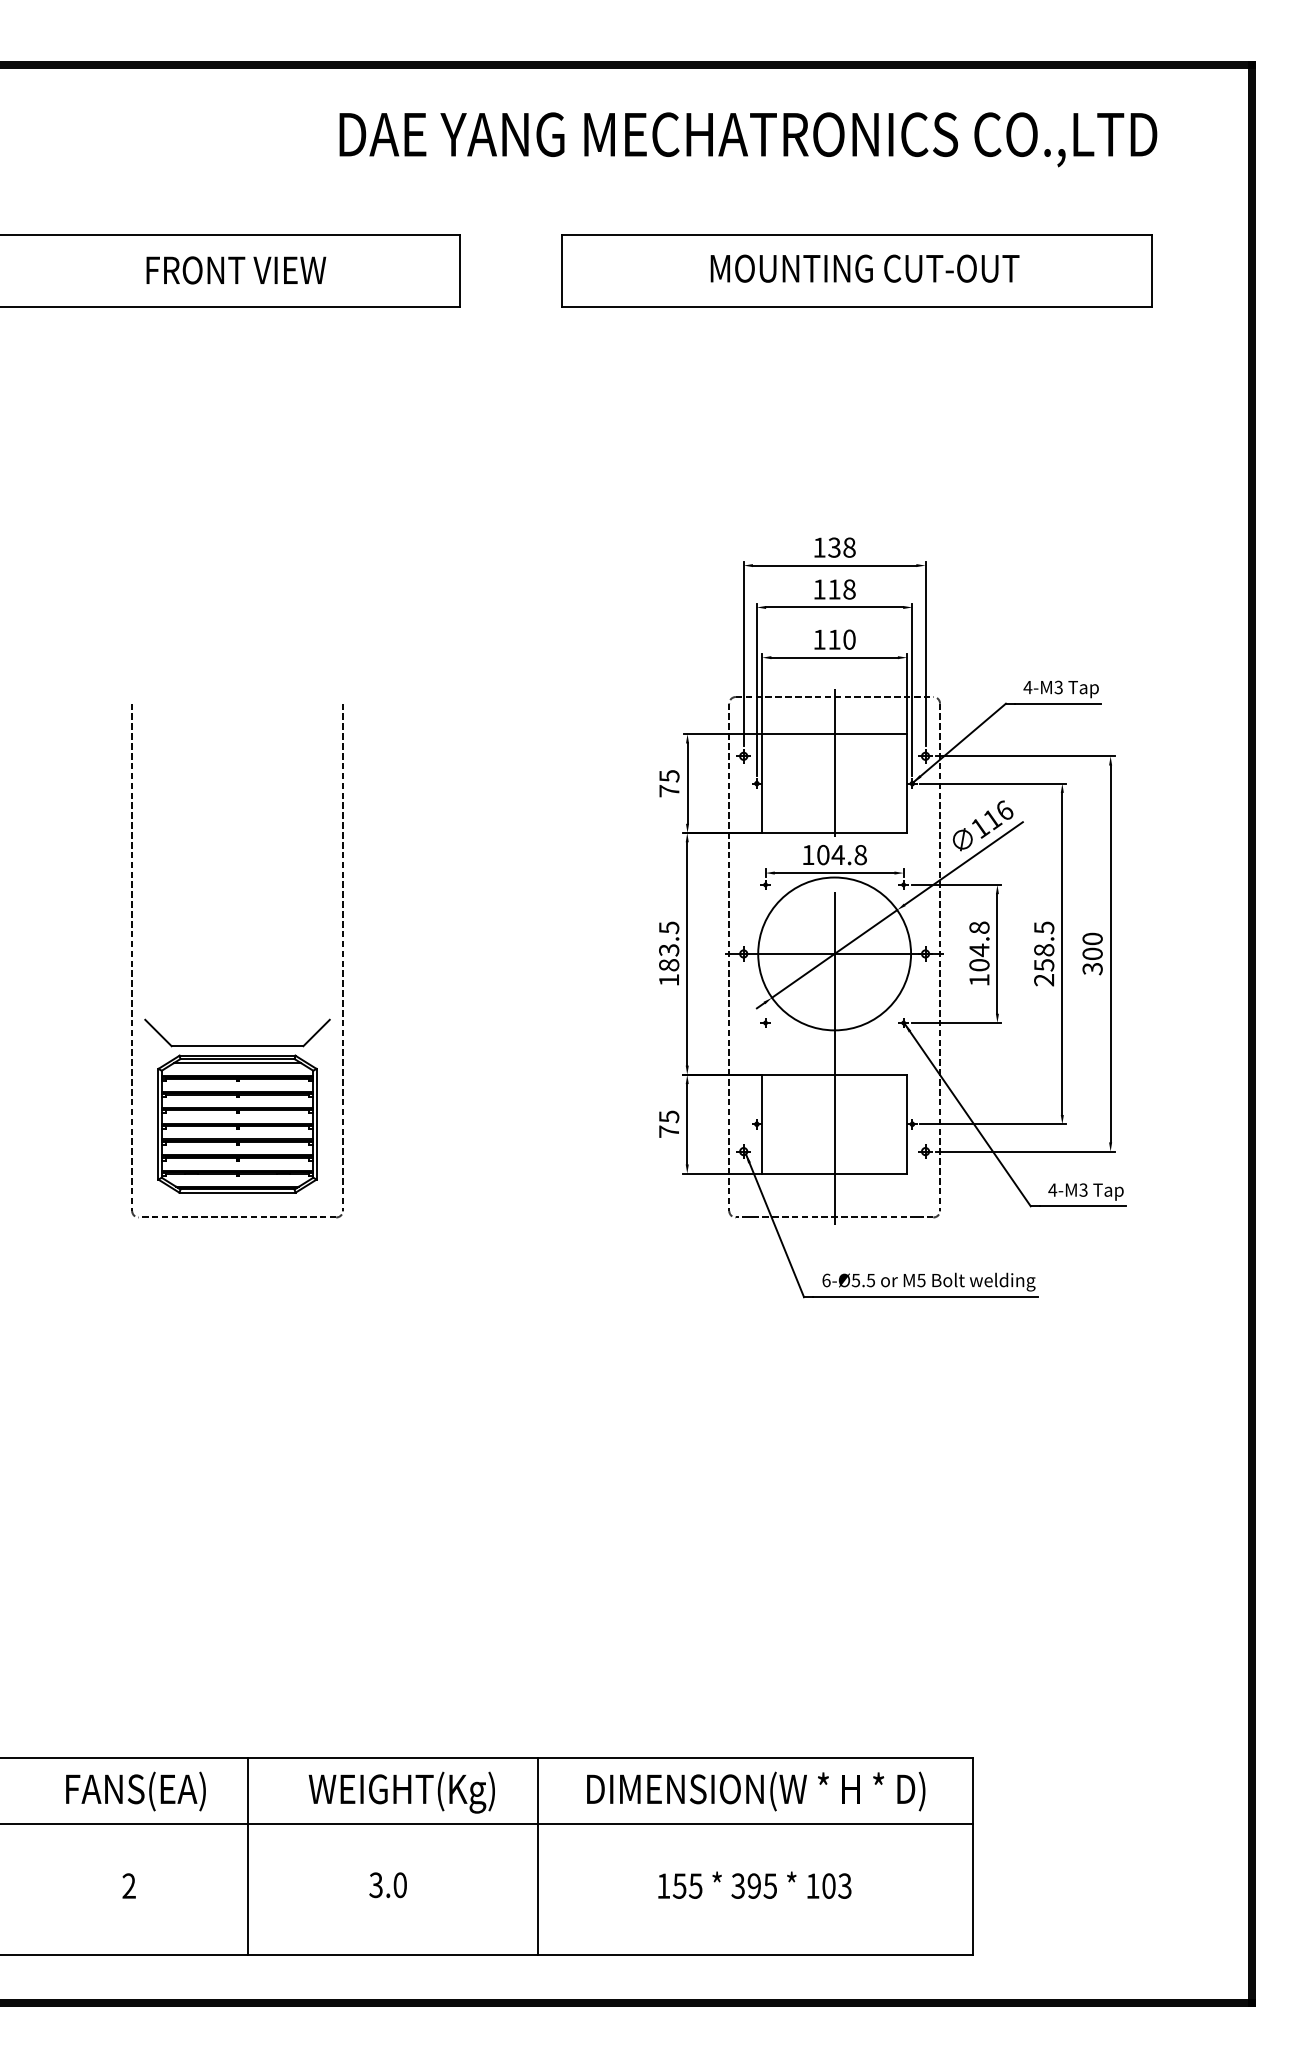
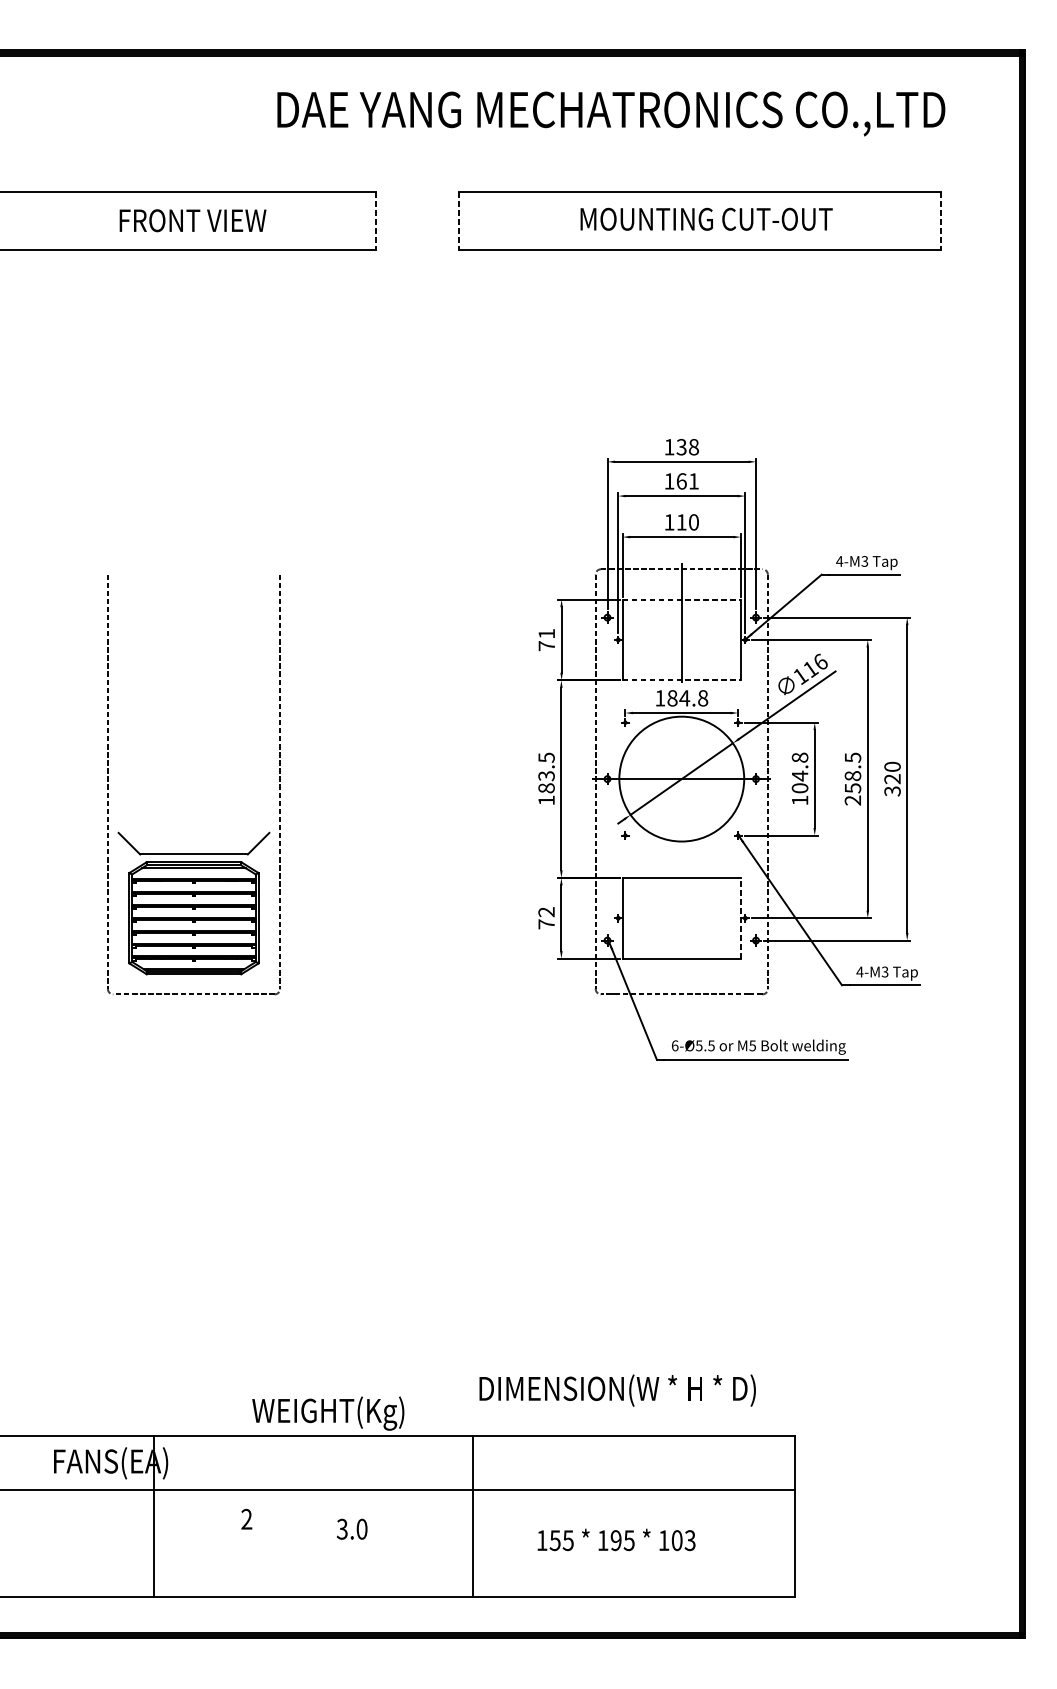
line: (460, 271) -> (376, 221), solid -> dashed
line: (562, 271) -> (459, 221), solid -> dashed
line: (1151, 271) -> (940, 221), solid -> dashed
text: (841, 589) -> (687, 481), 118 -> 161
line: (835, 734) -> (682, 599), solid -> dashed
text: (669, 776) -> (546, 634), 75 -> 71
line: (835, 833) -> (682, 680), solid -> dashed
text: (823, 854) -> (672, 697), 104.8 -> 184.8
text: (1092, 953) -> (892, 778), 300 -> 320
line: (834, 1058) -> (681, 864), removed
text: (669, 1116) -> (546, 911), 75 -> 72
line: (907, 1123) -> (741, 917), solid -> dashed
text: (756, 1791) -> (617, 1390), moved
text: (401, 1792) -> (327, 1413), moved
line: (248, 1856) -> (153, 1516), moved
line: (538, 1856) -> (473, 1516), moved
text: (128, 1885) -> (246, 1518), moved
text: (387, 1885) -> (351, 1529), moved
text: (737, 1885) -> (602, 1540), 395 -> 195

